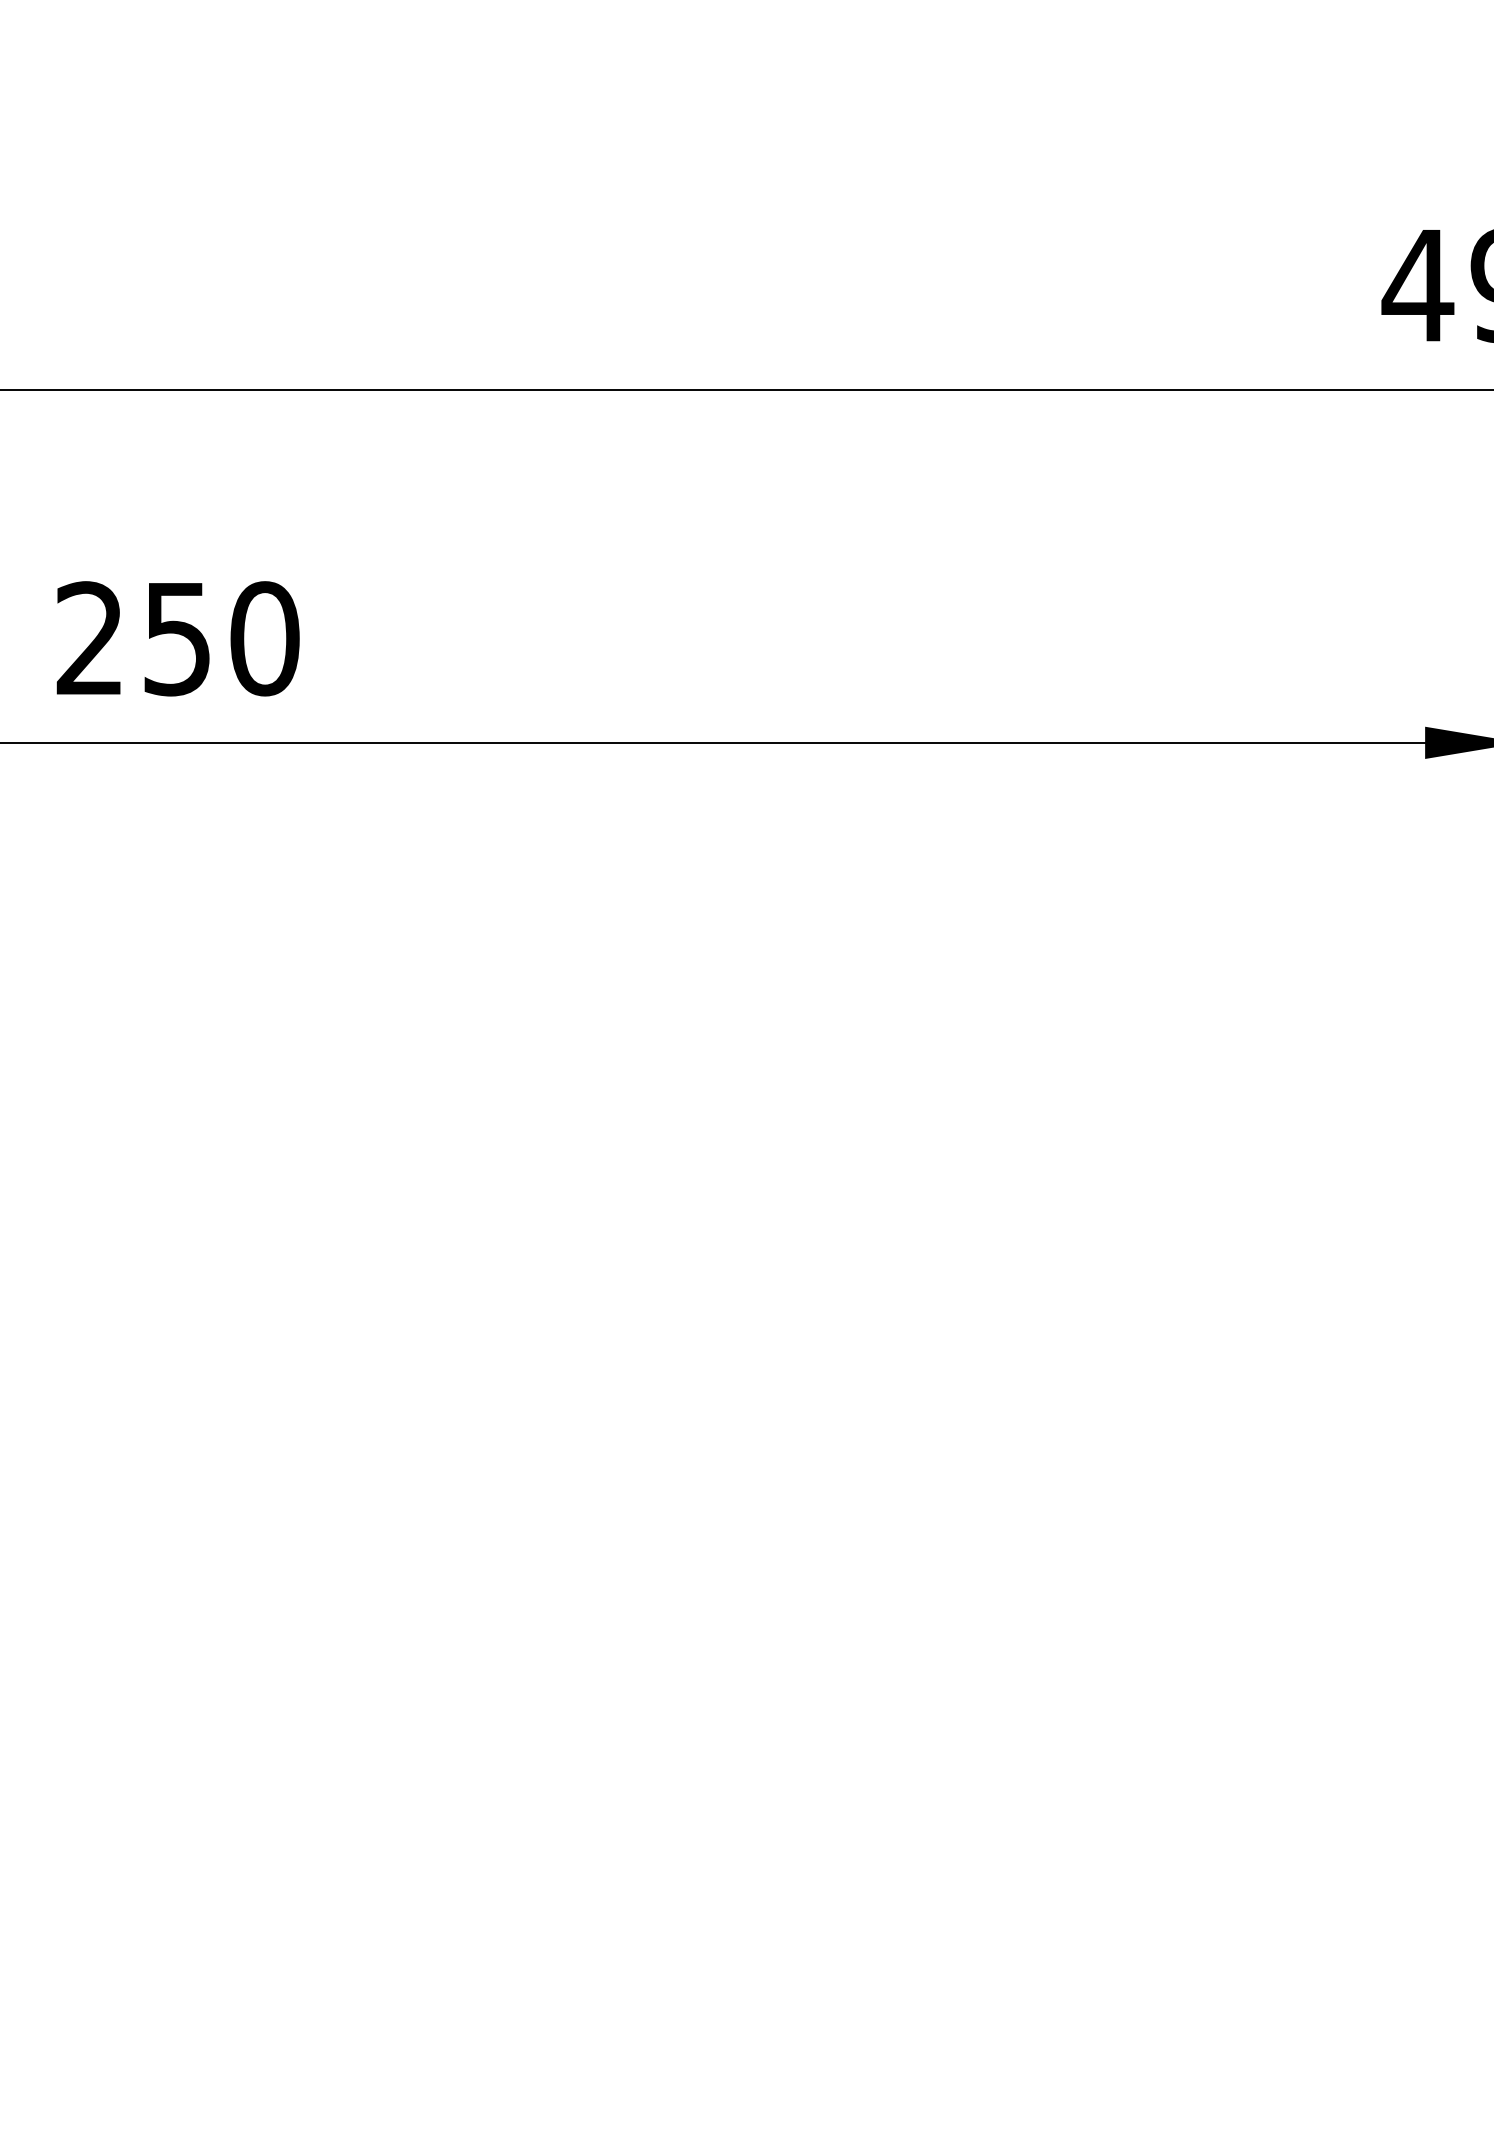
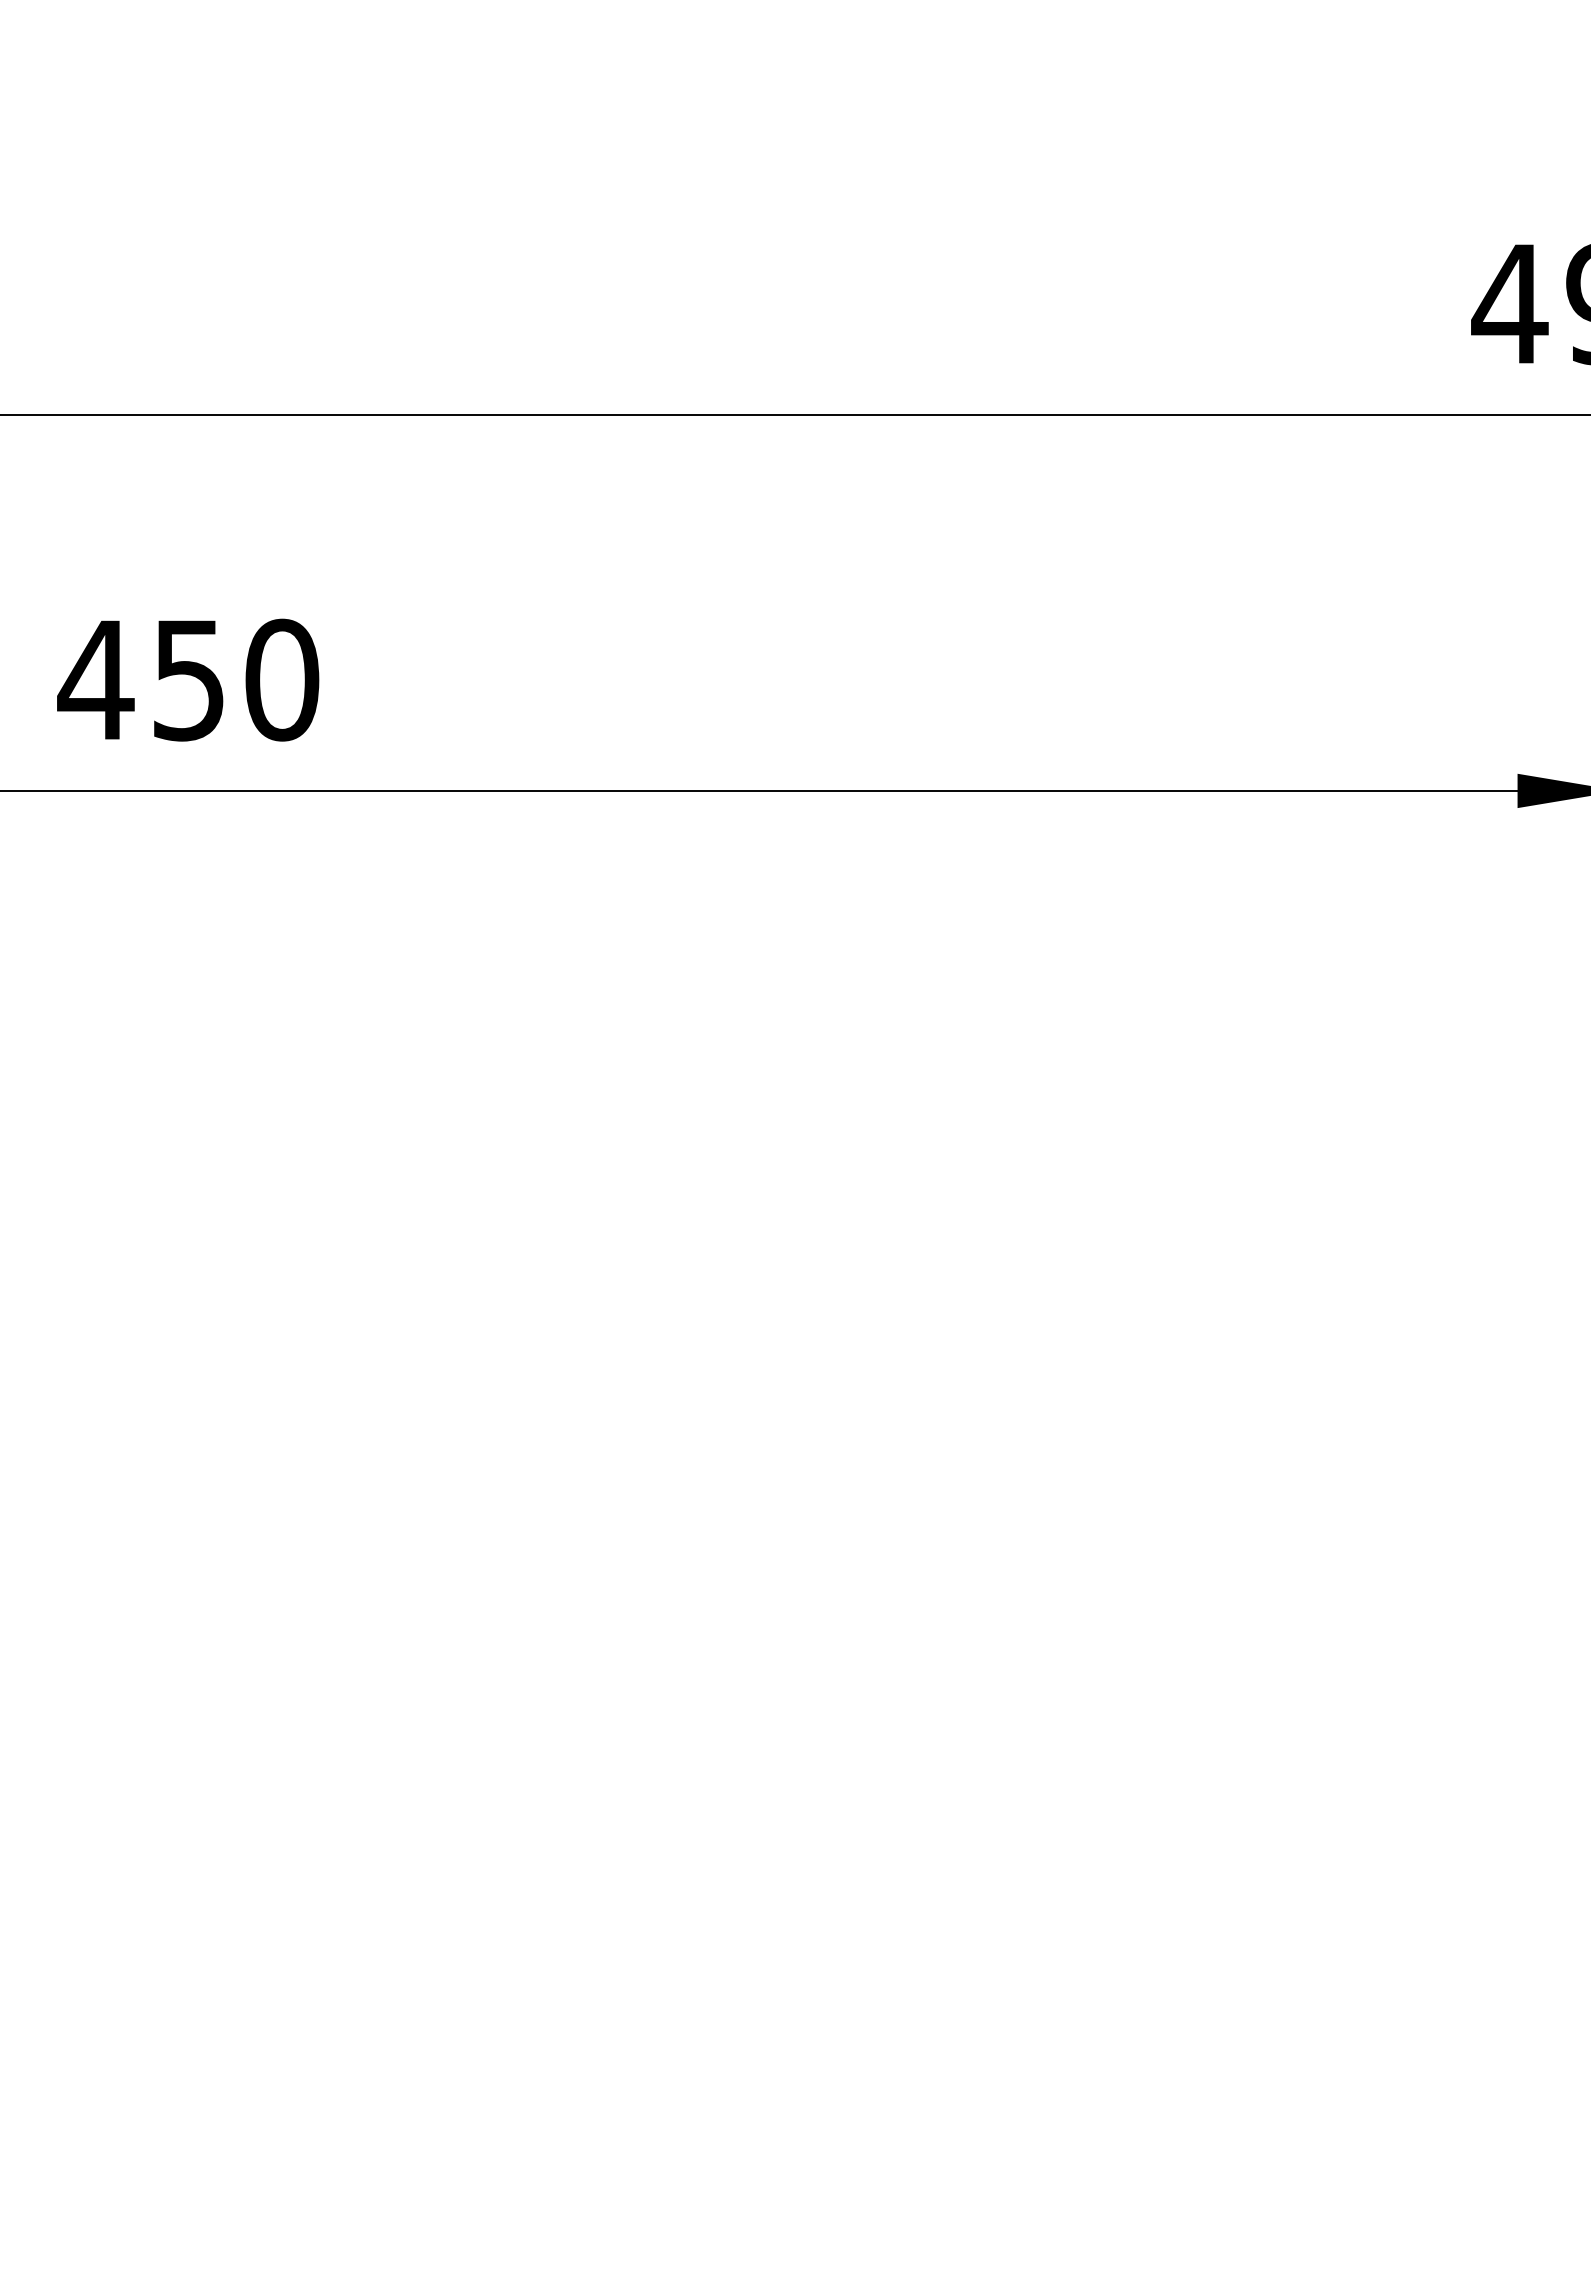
text: (89, 637) -> (95, 678), 250 -> 450

